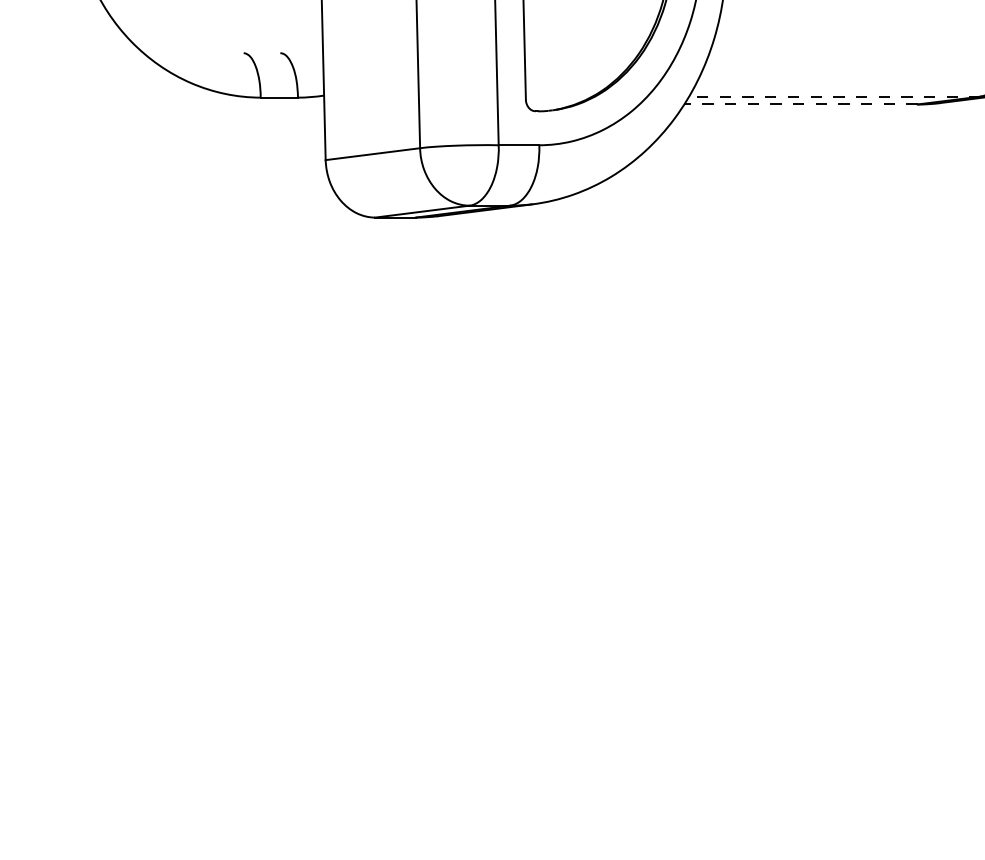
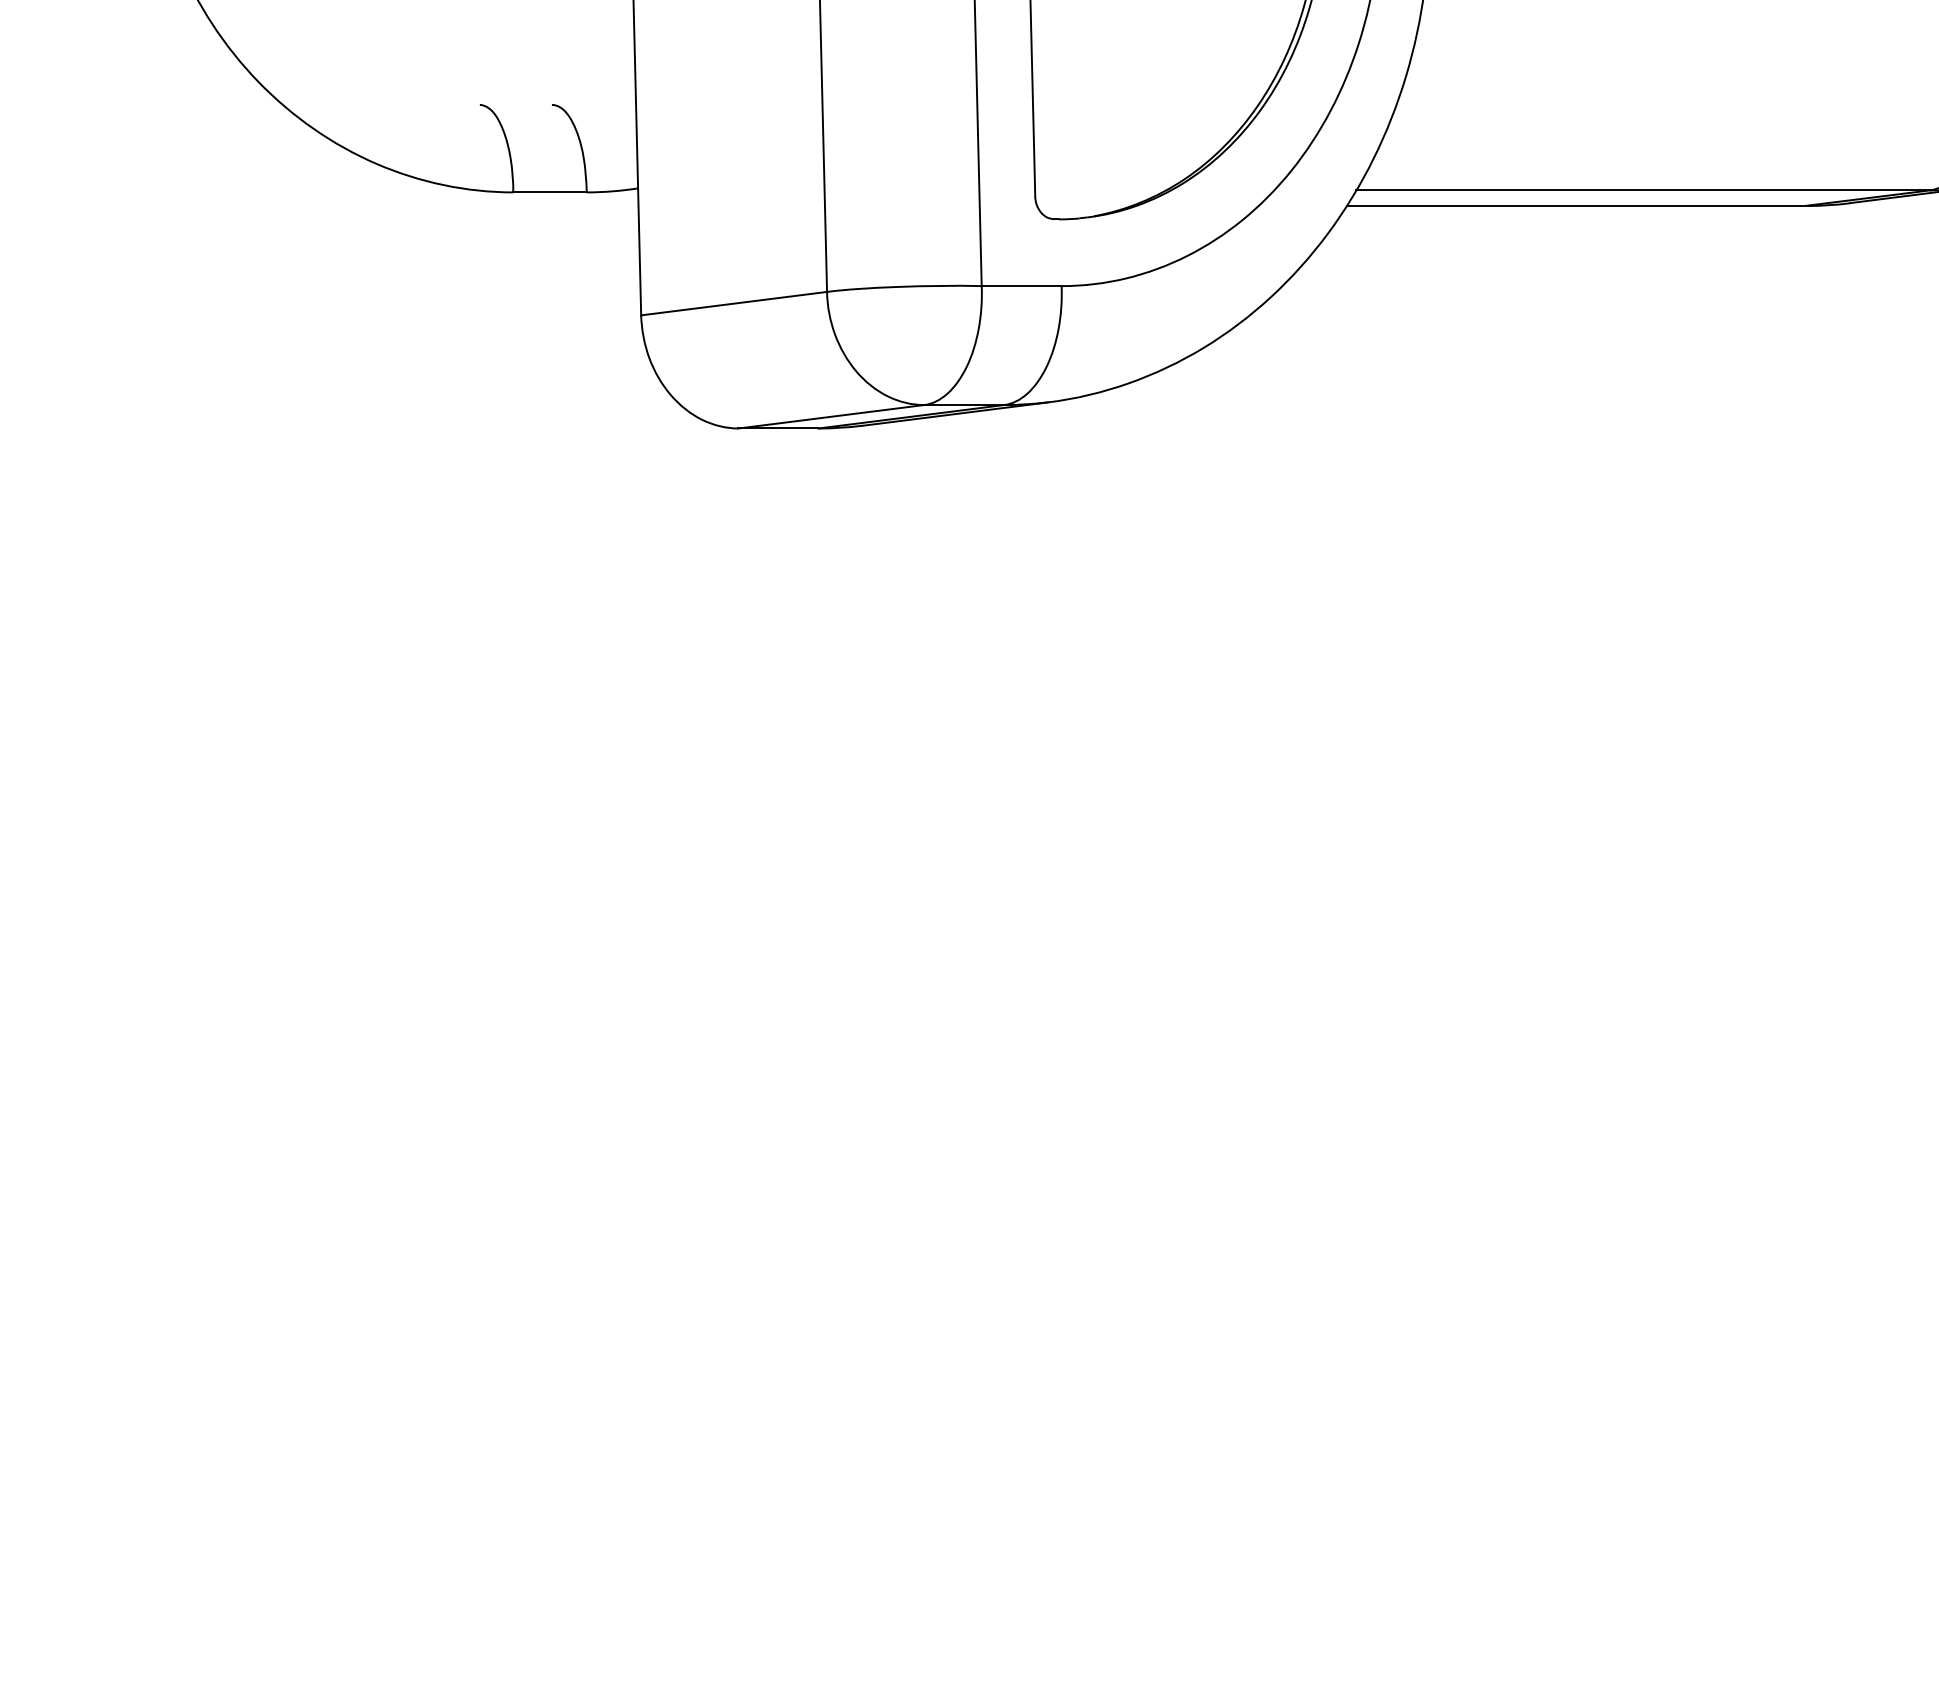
line: (834, 96) -> (1642, 190), dashed -> solid
line: (800, 104) -> (1575, 205), dashed -> solid

